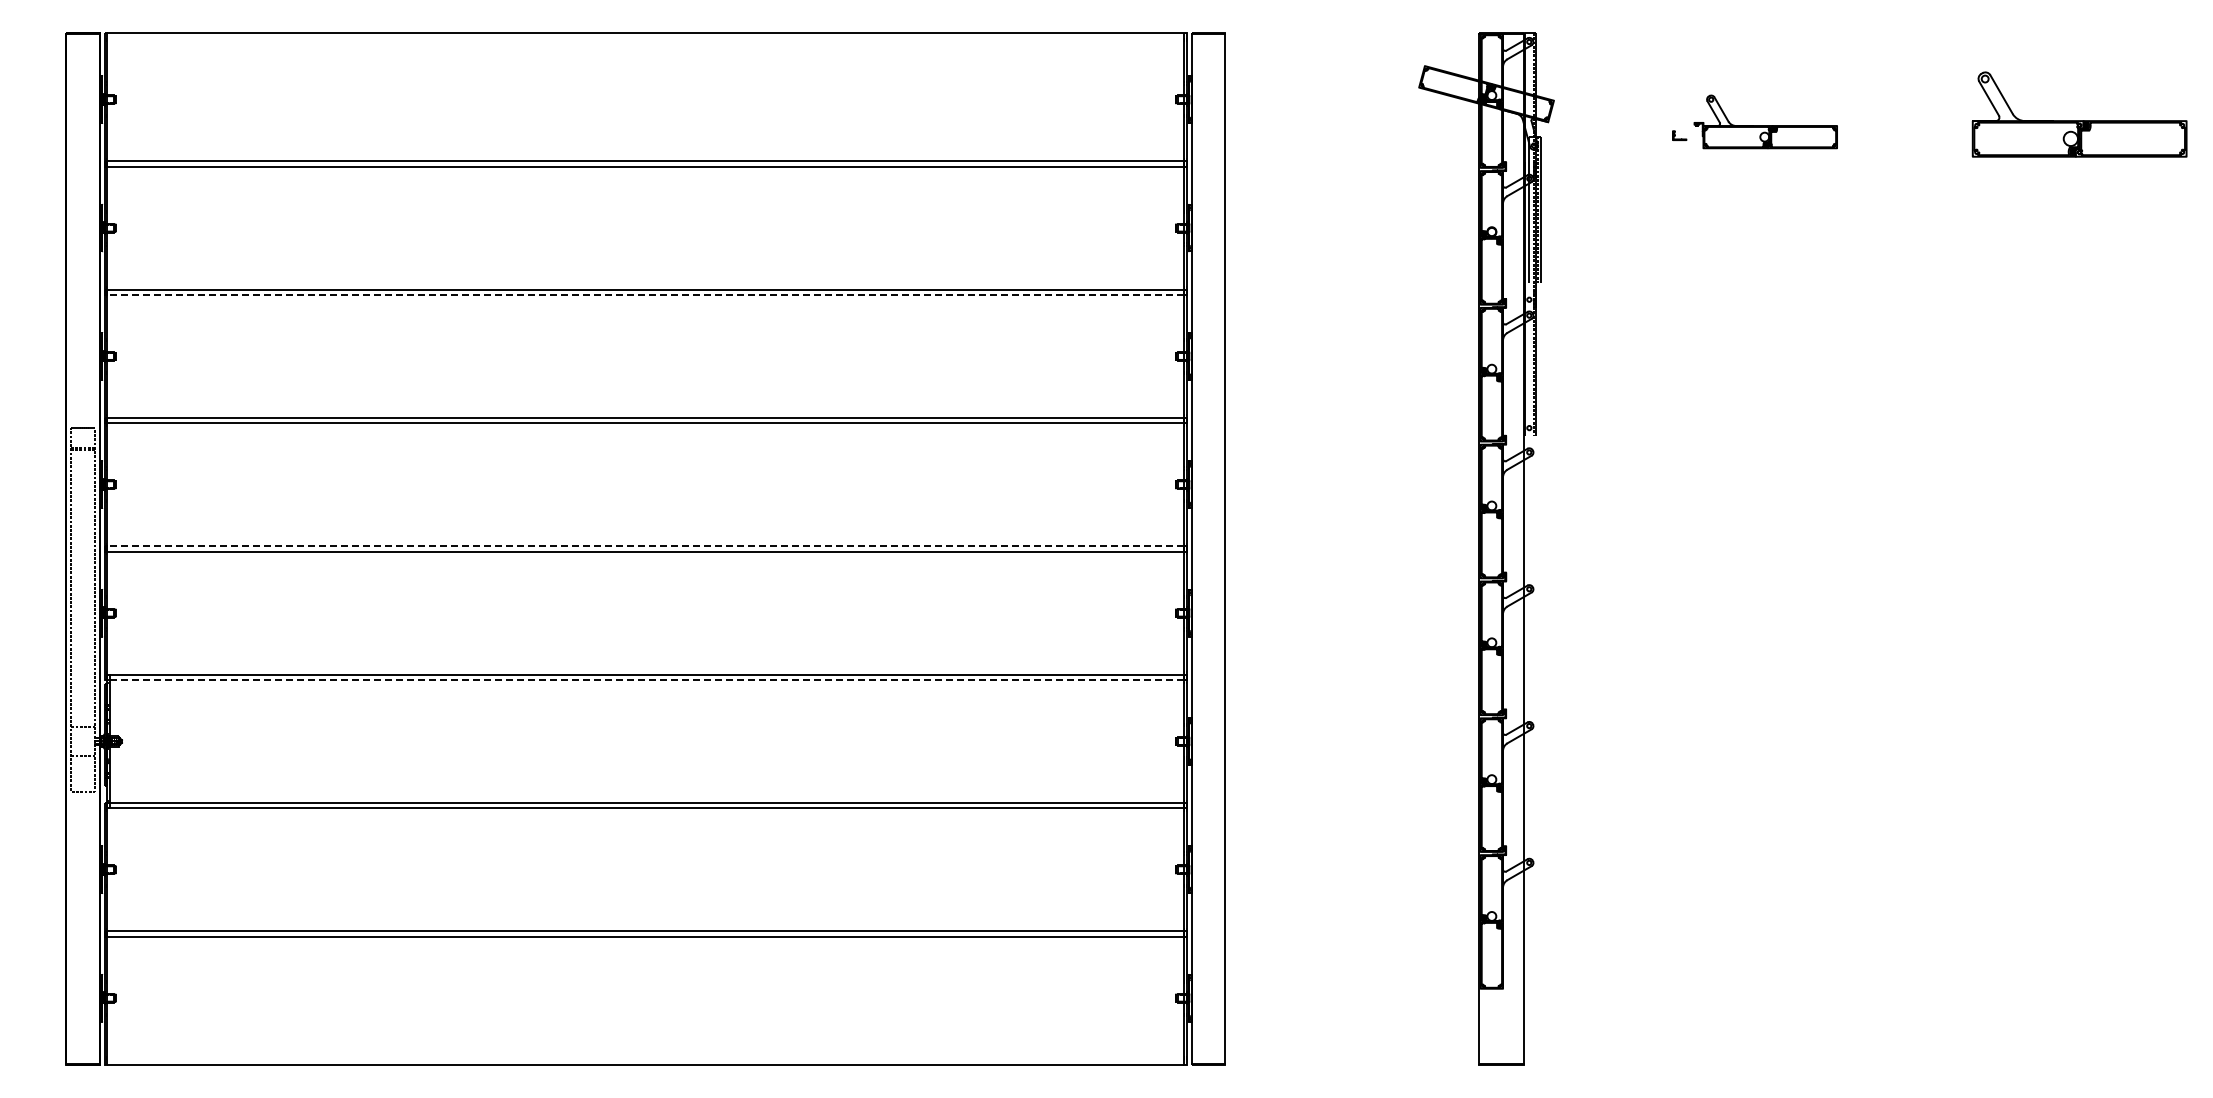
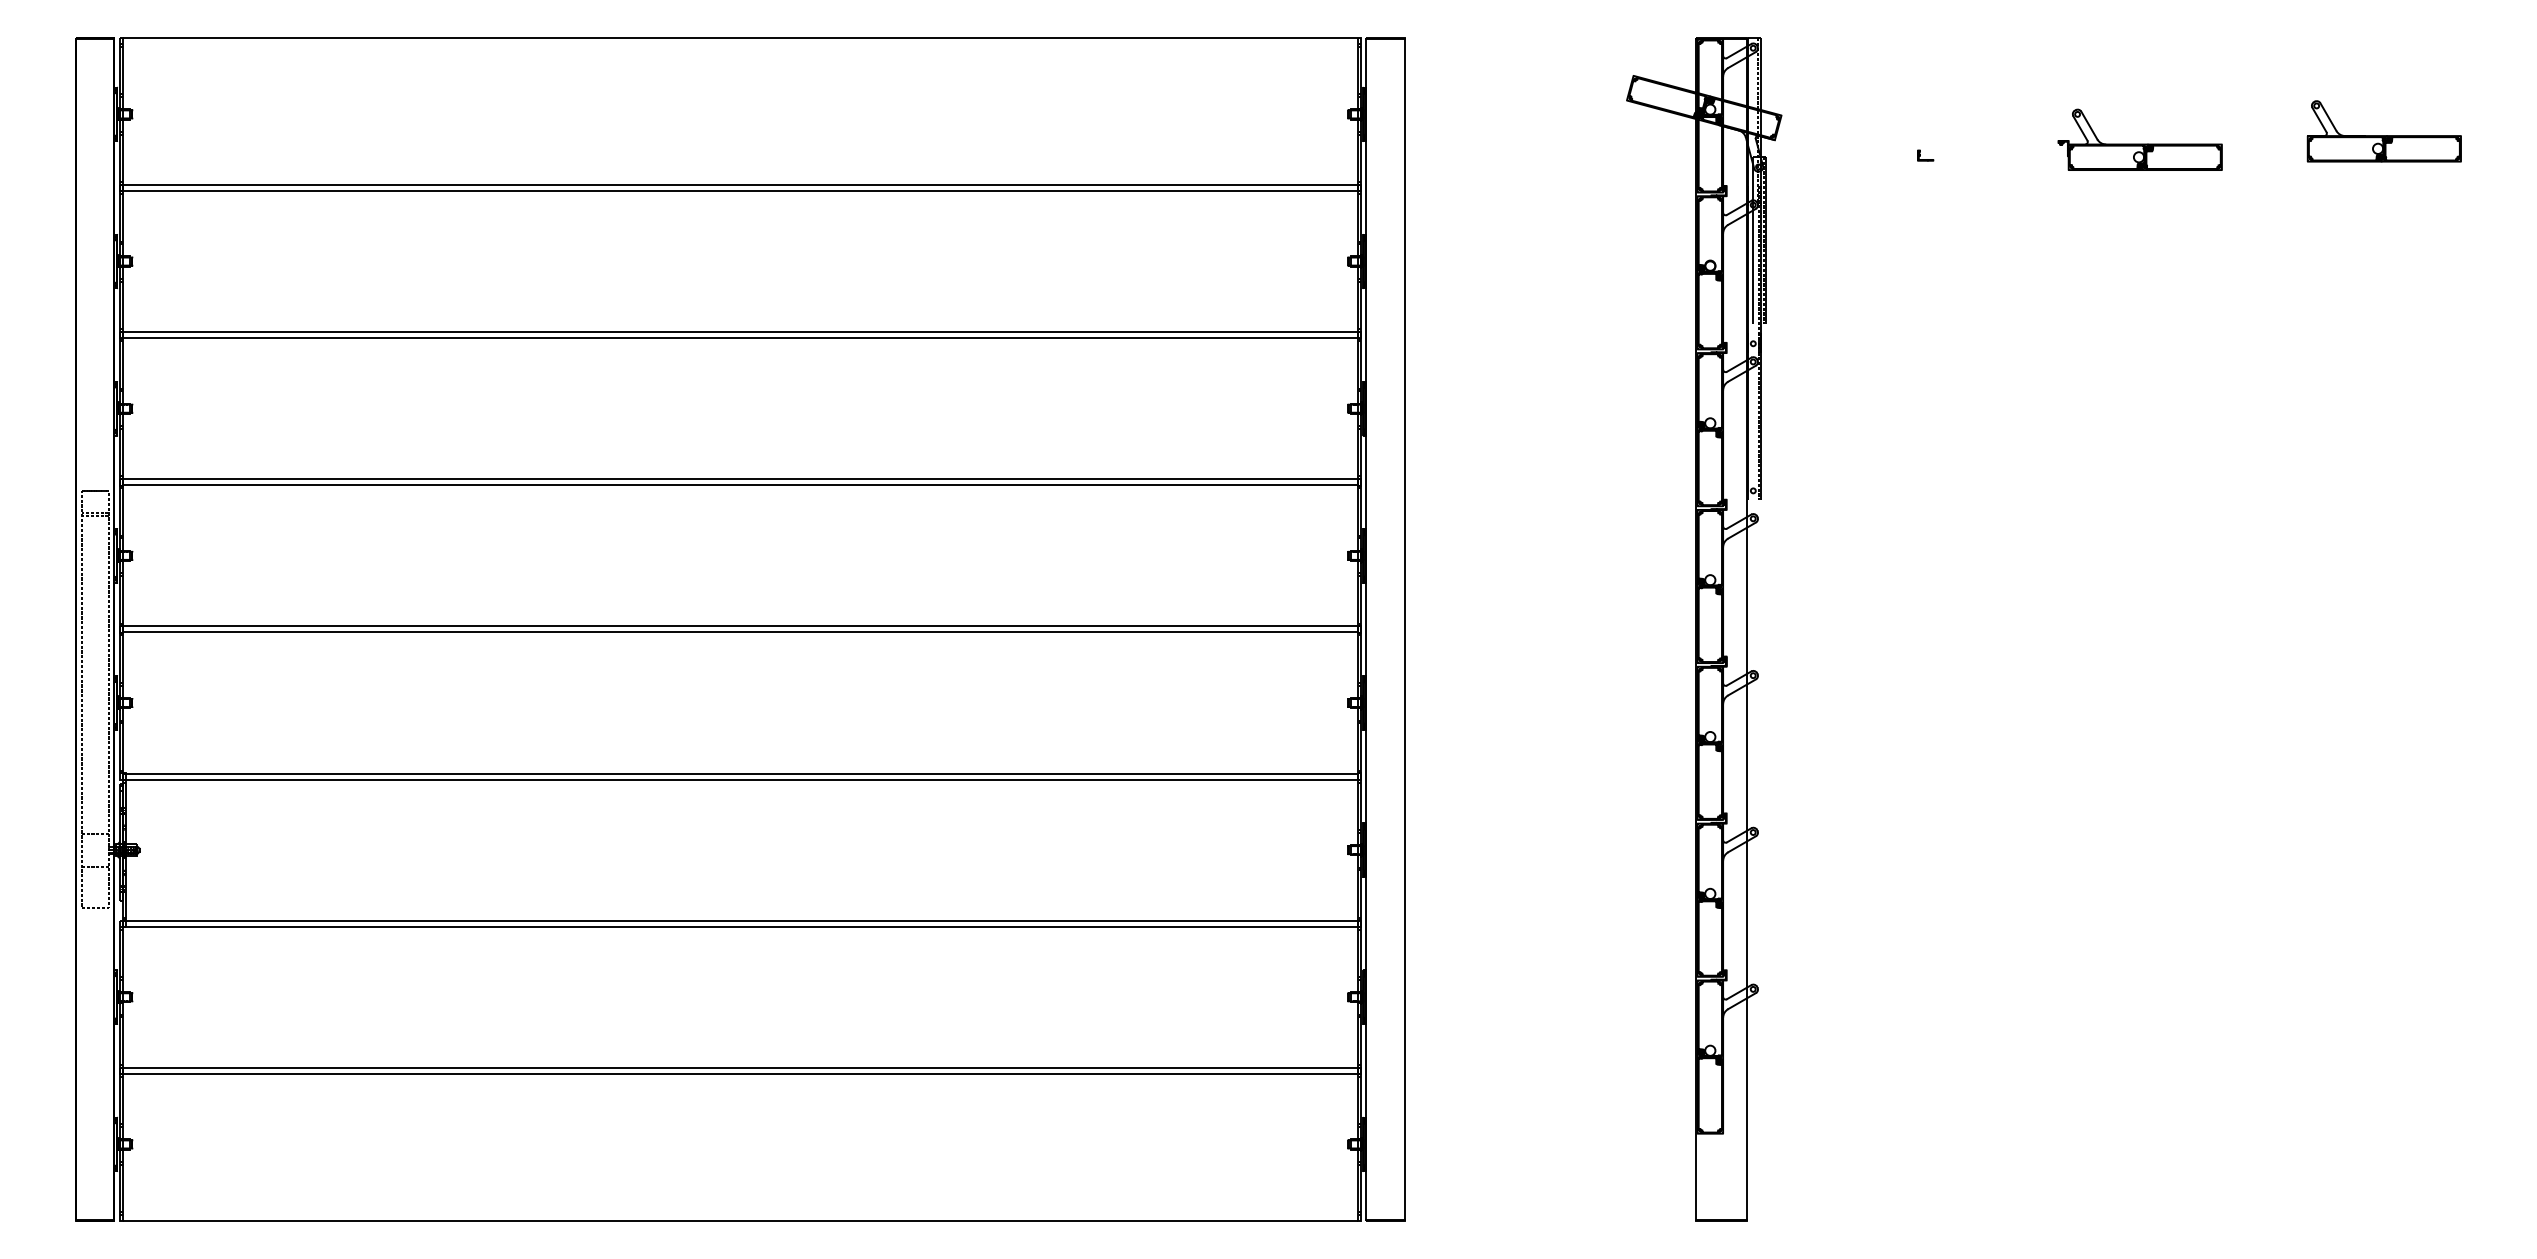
part: (2079, 114) -> (2384, 131), size x0.62
part: (1765, 121) -> (2139, 139), moved
line: (645, 294) -> (739, 337), dashed -> solid
line: (645, 546) -> (739, 626), dashed -> solid
line: (645, 679) -> (739, 779), dashed -> solid

